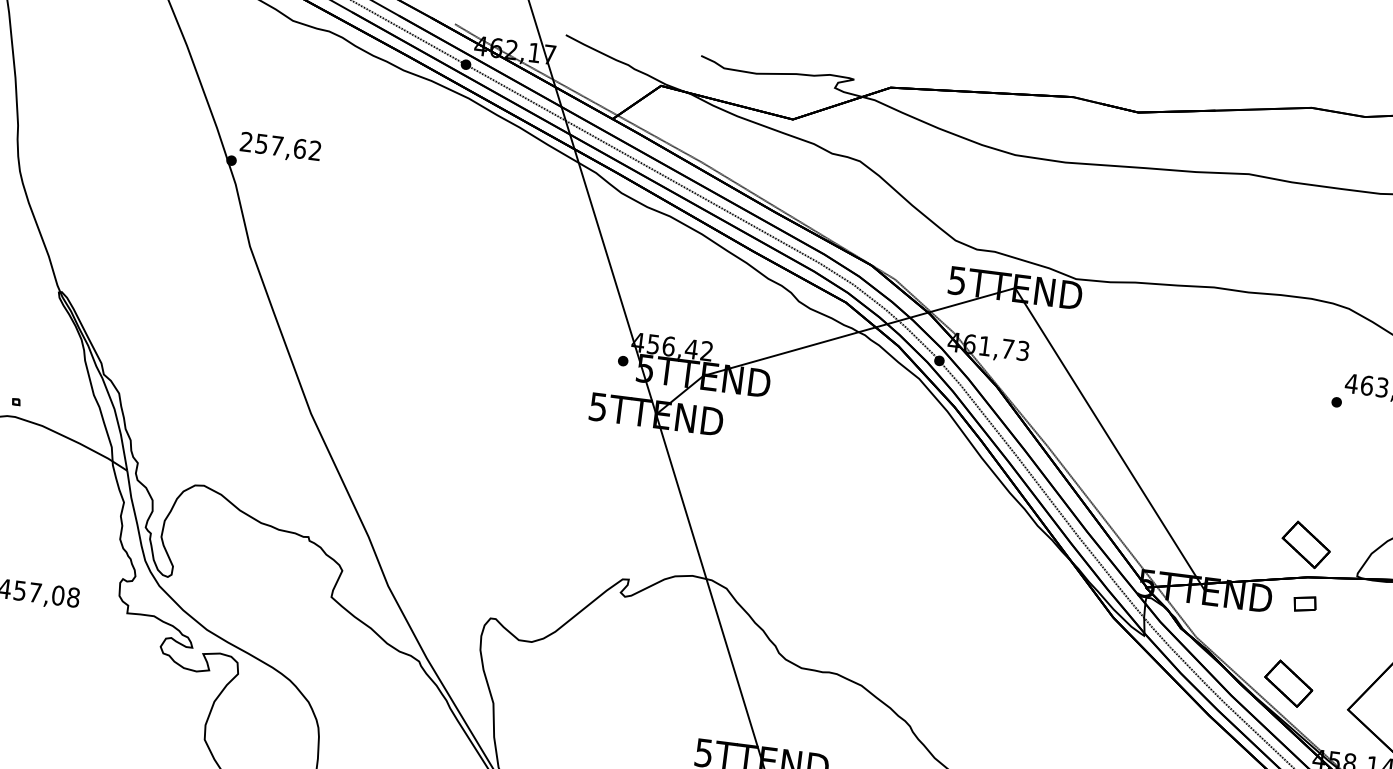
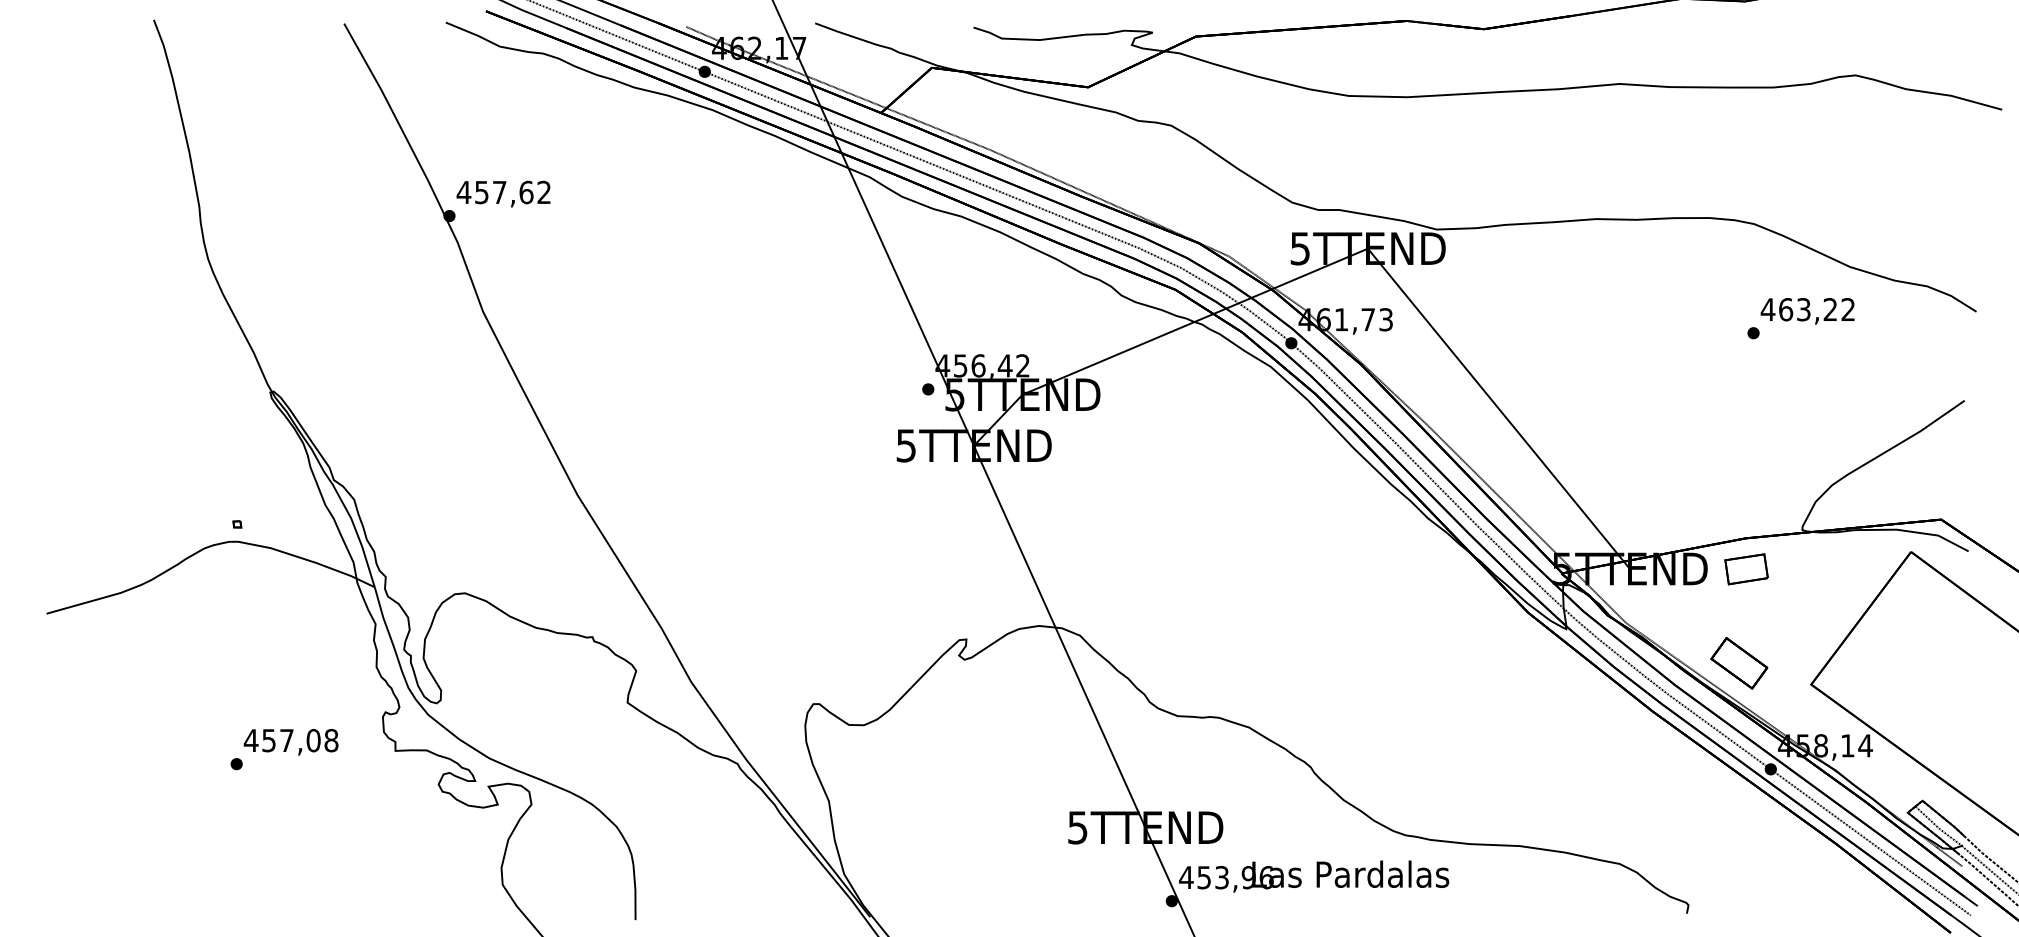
text: (246, 141) -> (463, 191), 257,62 -> 457,62
part: (1306, 545) -> (1739, 501), removed
part: (1305, 604) -> (1746, 569), size x1.67

